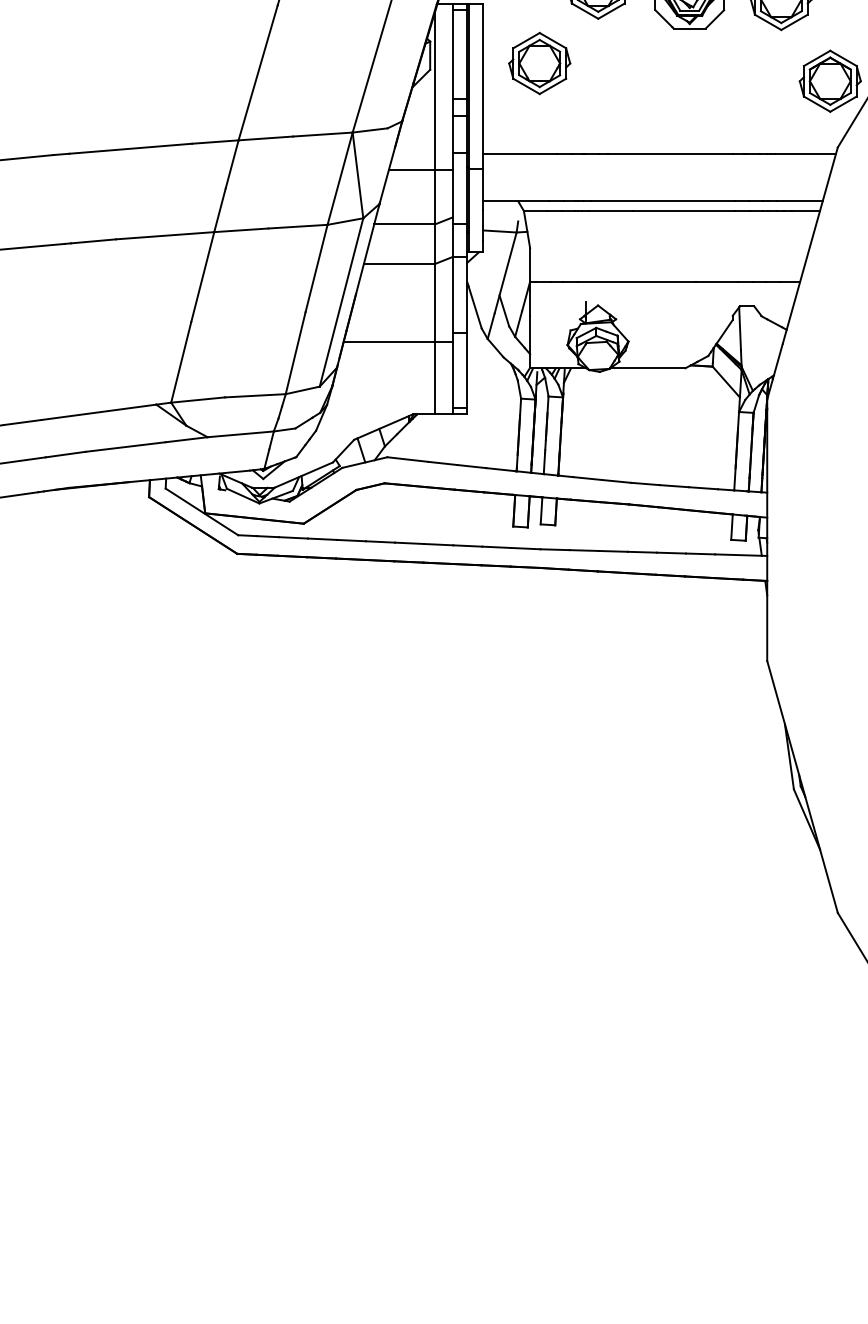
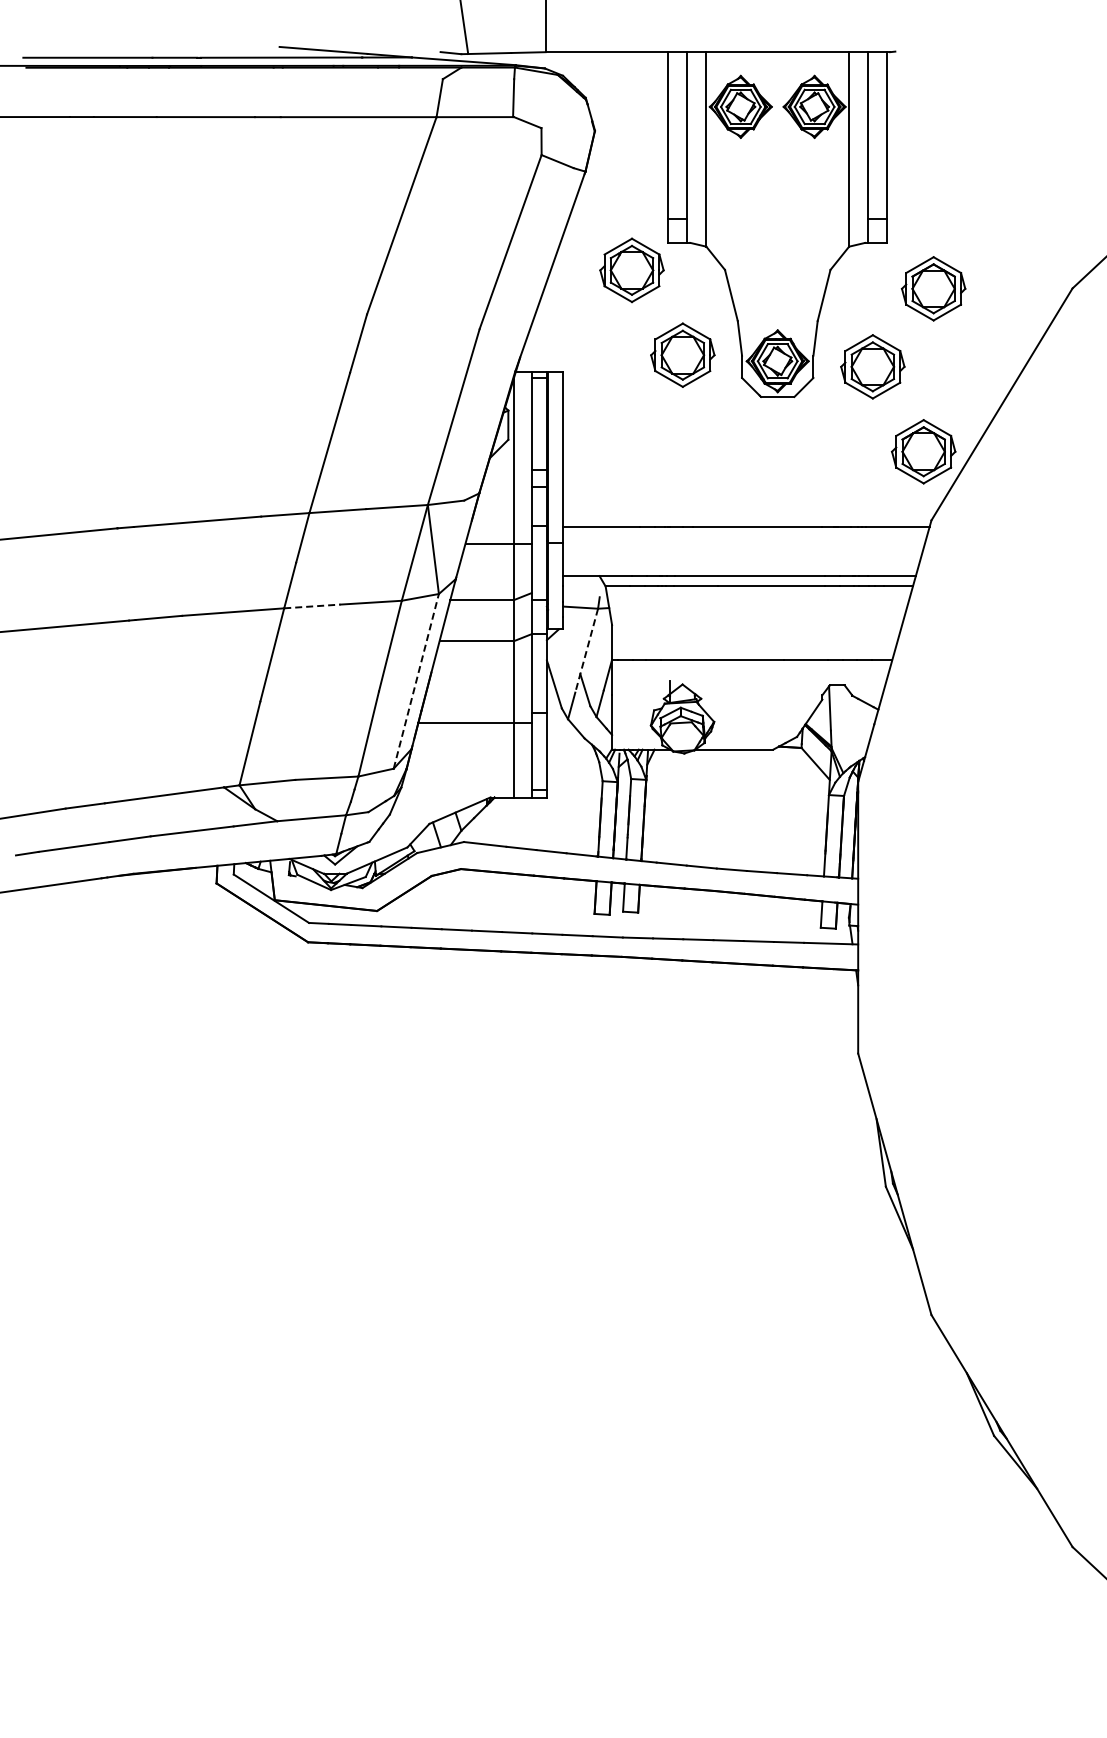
part: (539, 62) -> (621, 432), removed
line: (241, 230) -> (312, 606), solid -> dashed
line: (505, 273) -> (586, 651), solid -> dashed
line: (341, 301) -> (416, 680), solid -> dashed

